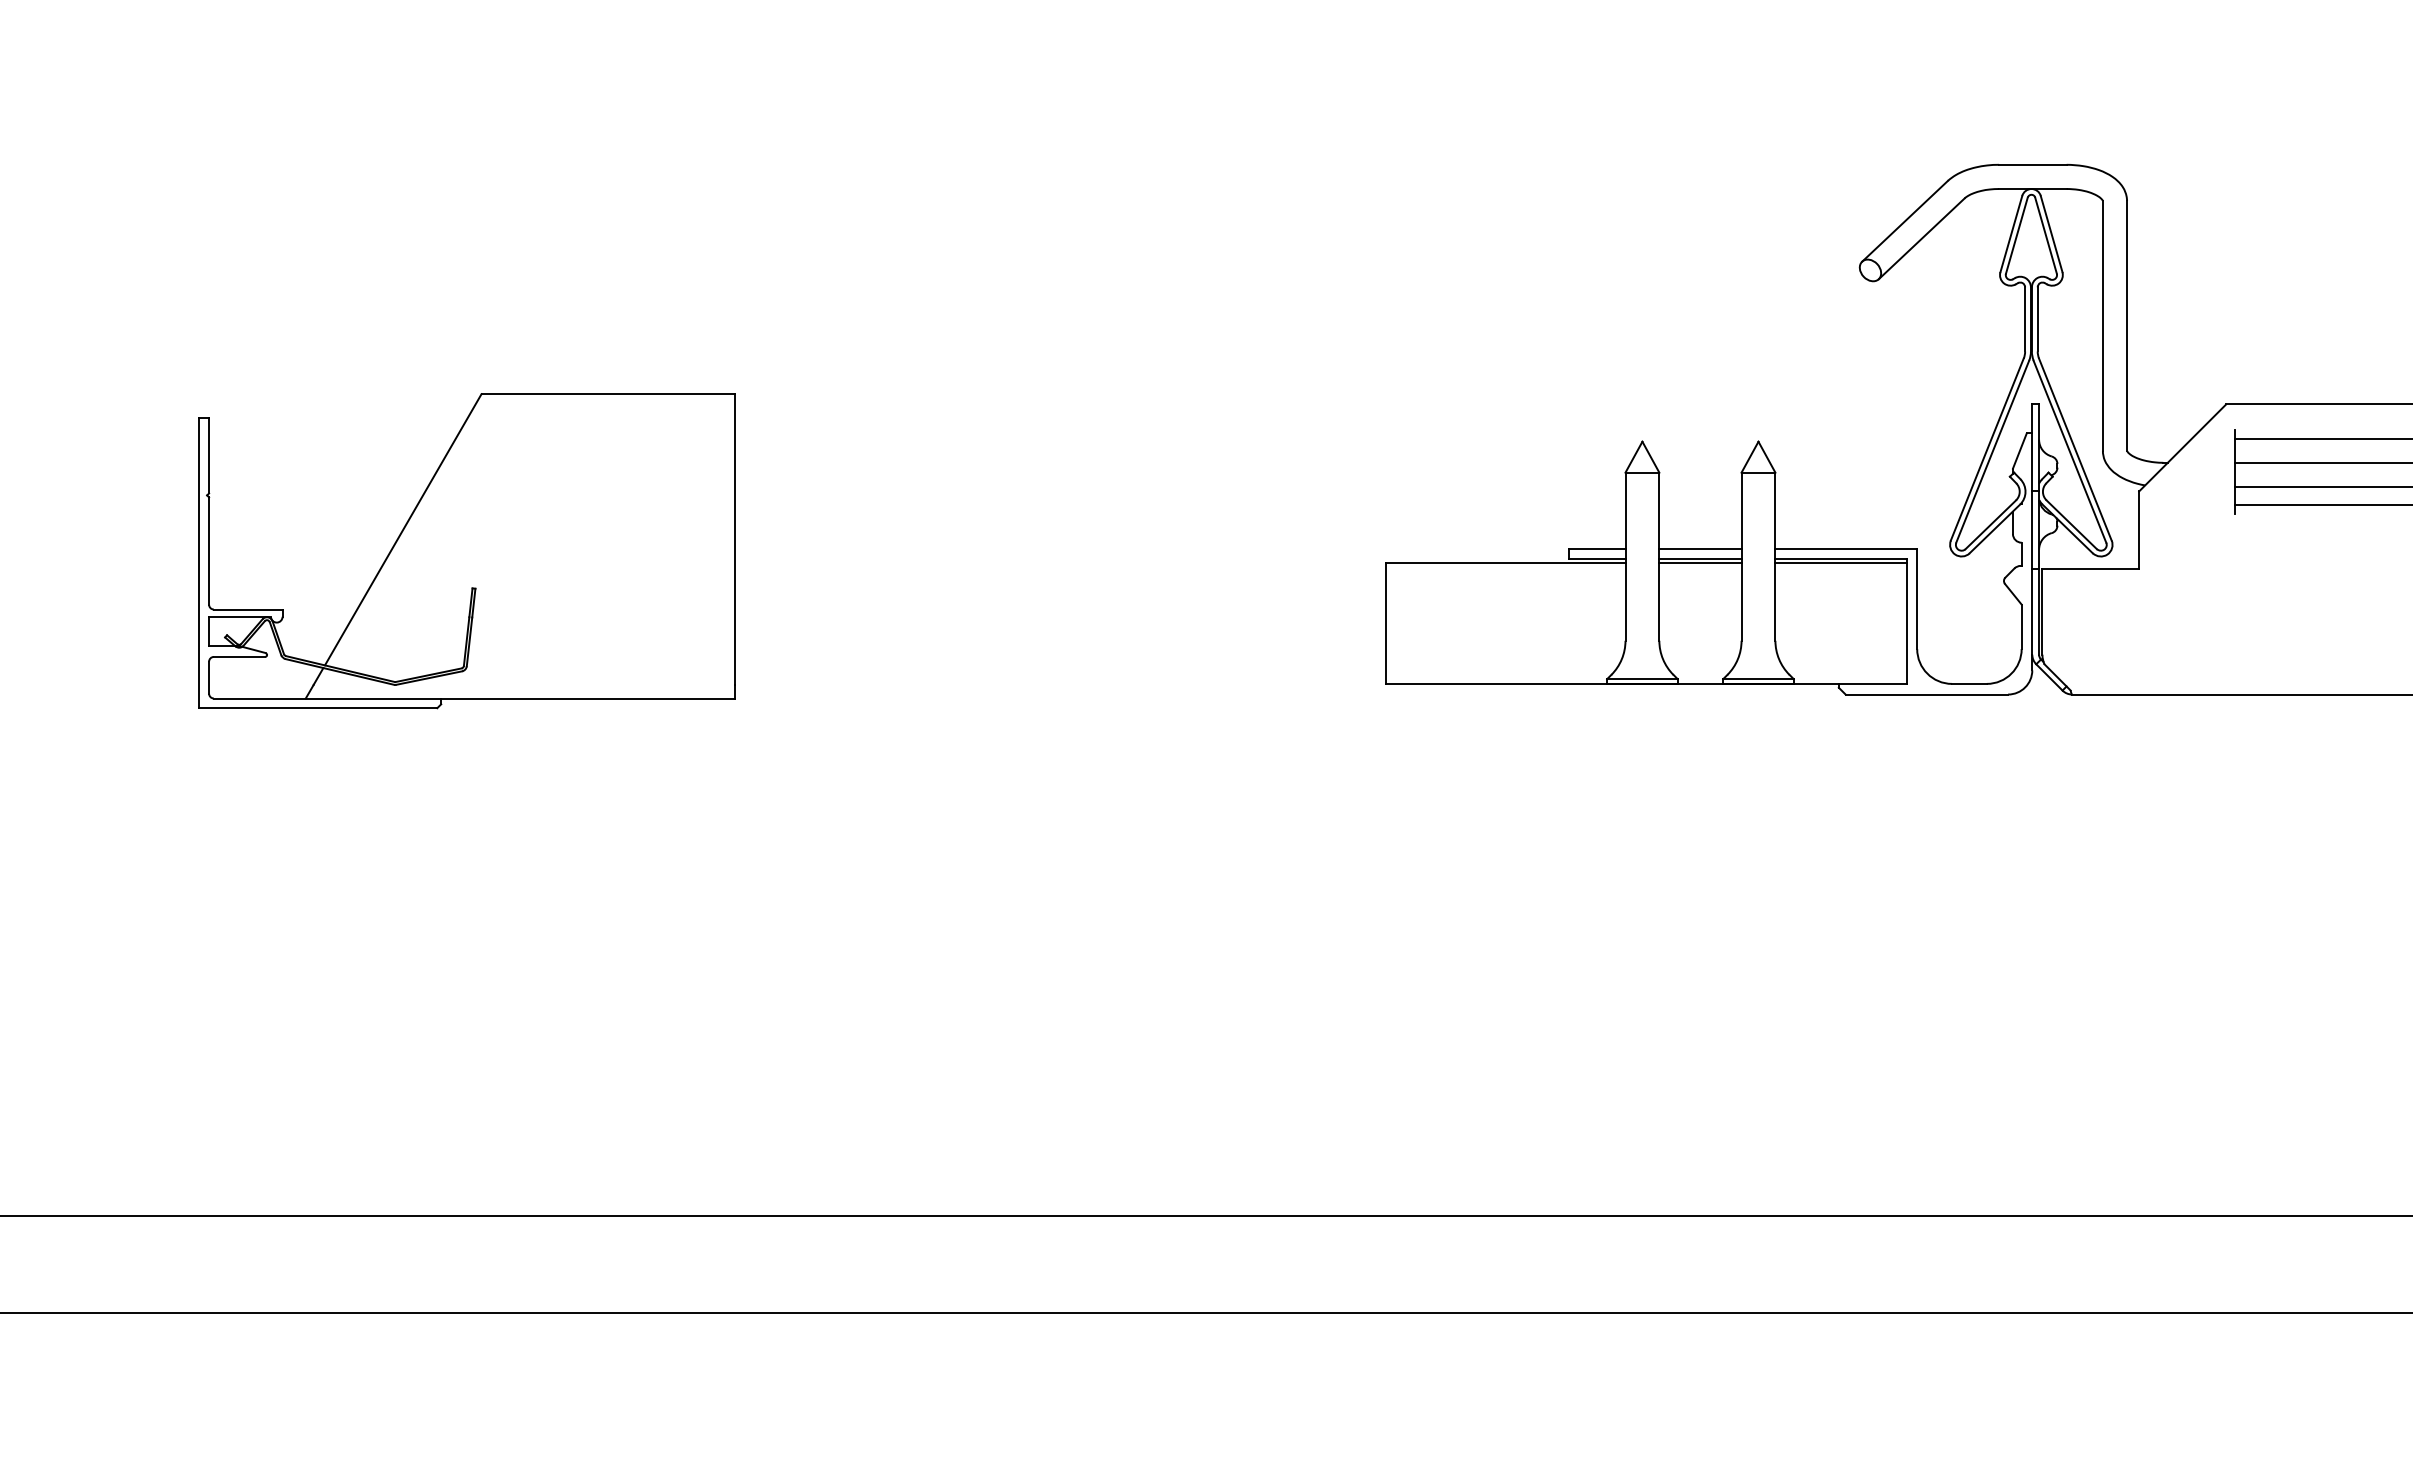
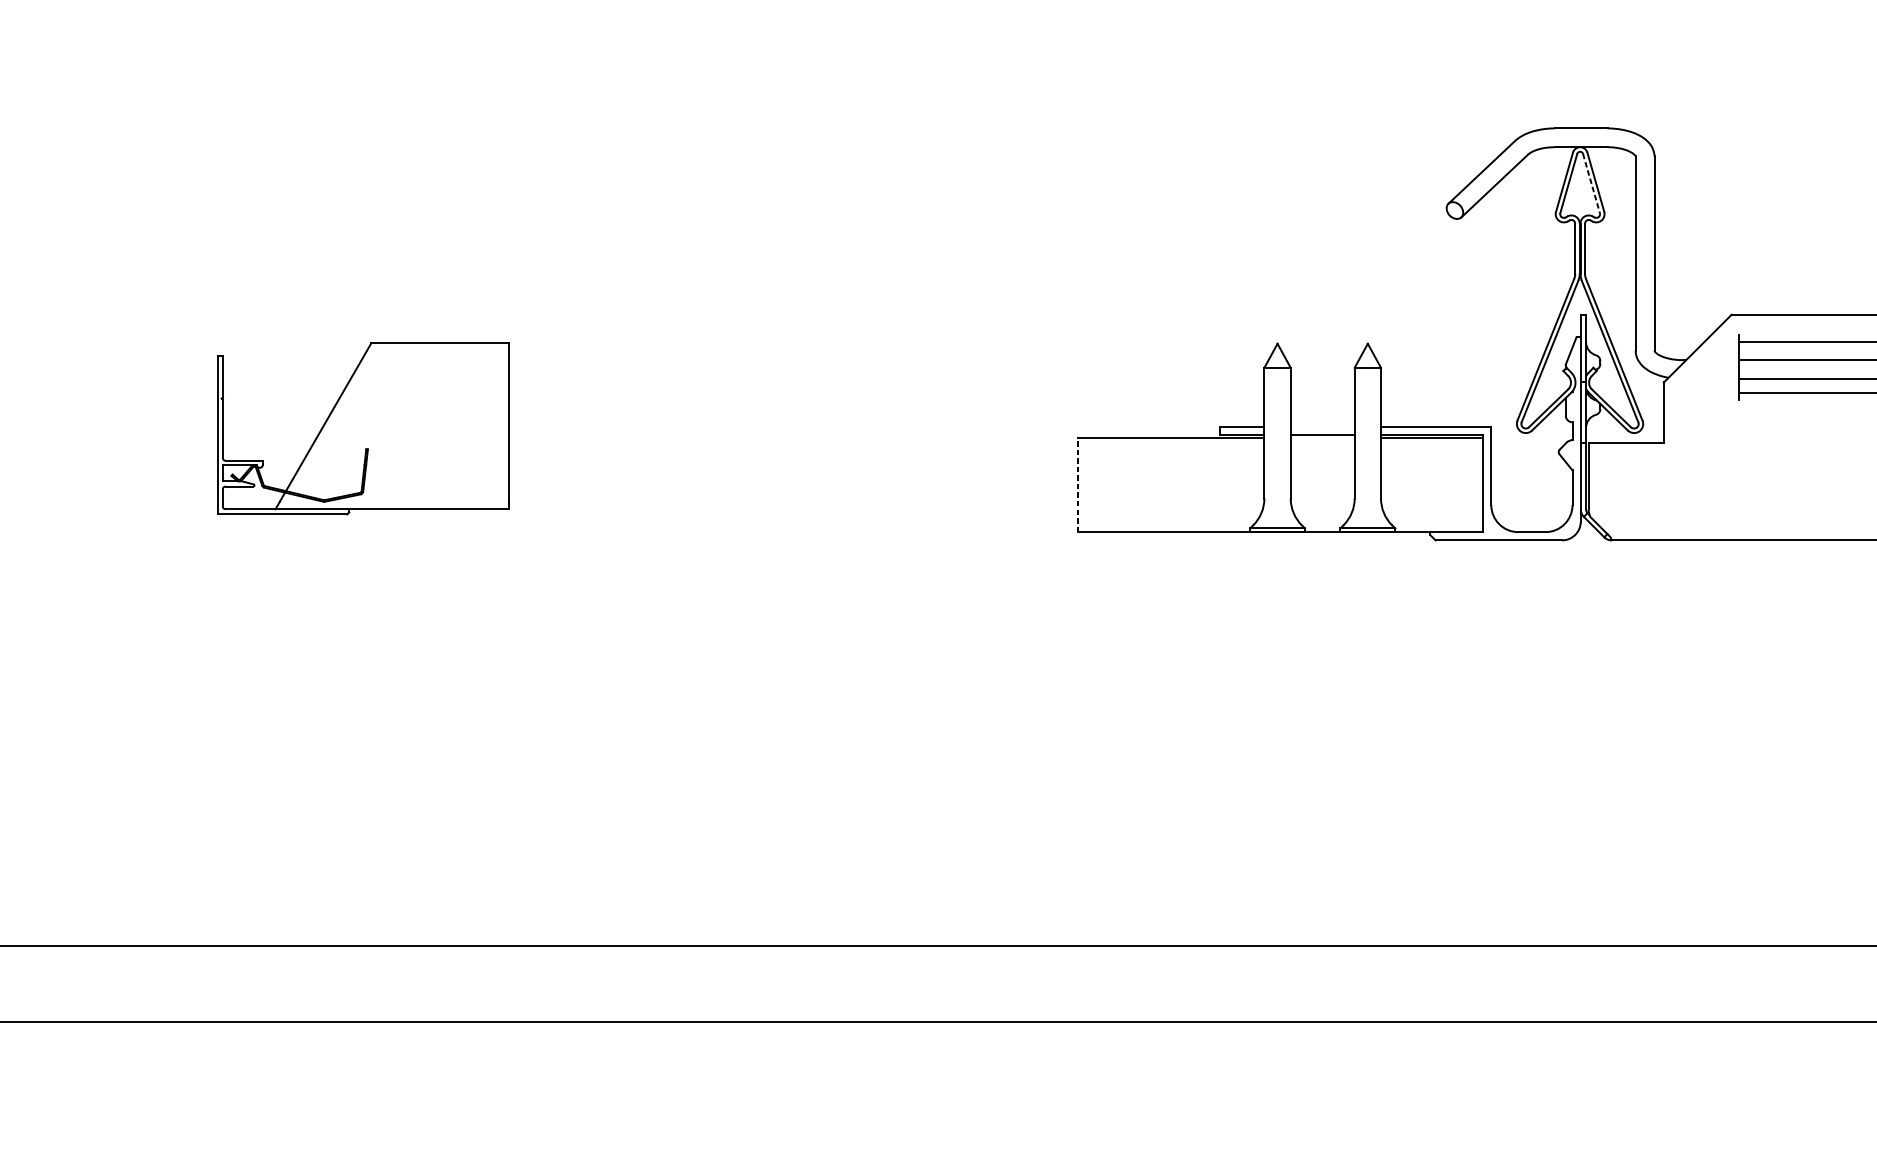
line: (2046, 235) -> (1591, 183), solid -> dashed
line: (1700, 548) -> (1322, 426), removed
part: (466, 551) -> (362, 429), size x0.7
line: (1700, 563) -> (1322, 438), removed
line: (1386, 622) -> (1078, 484), solid -> dashed

